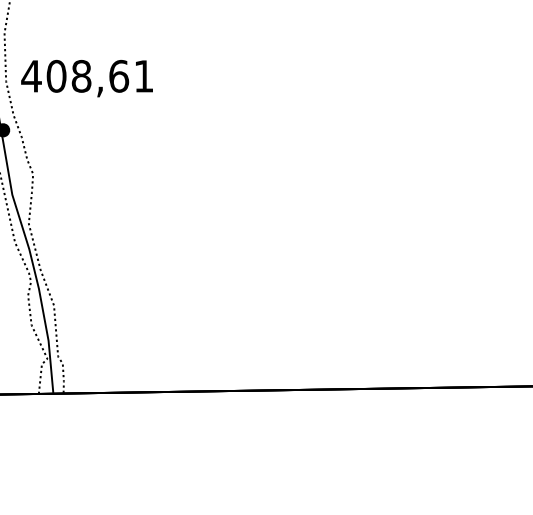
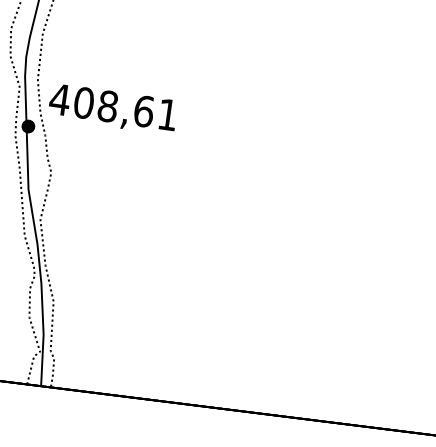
text: (86, 78) -> (112, 109), moved

